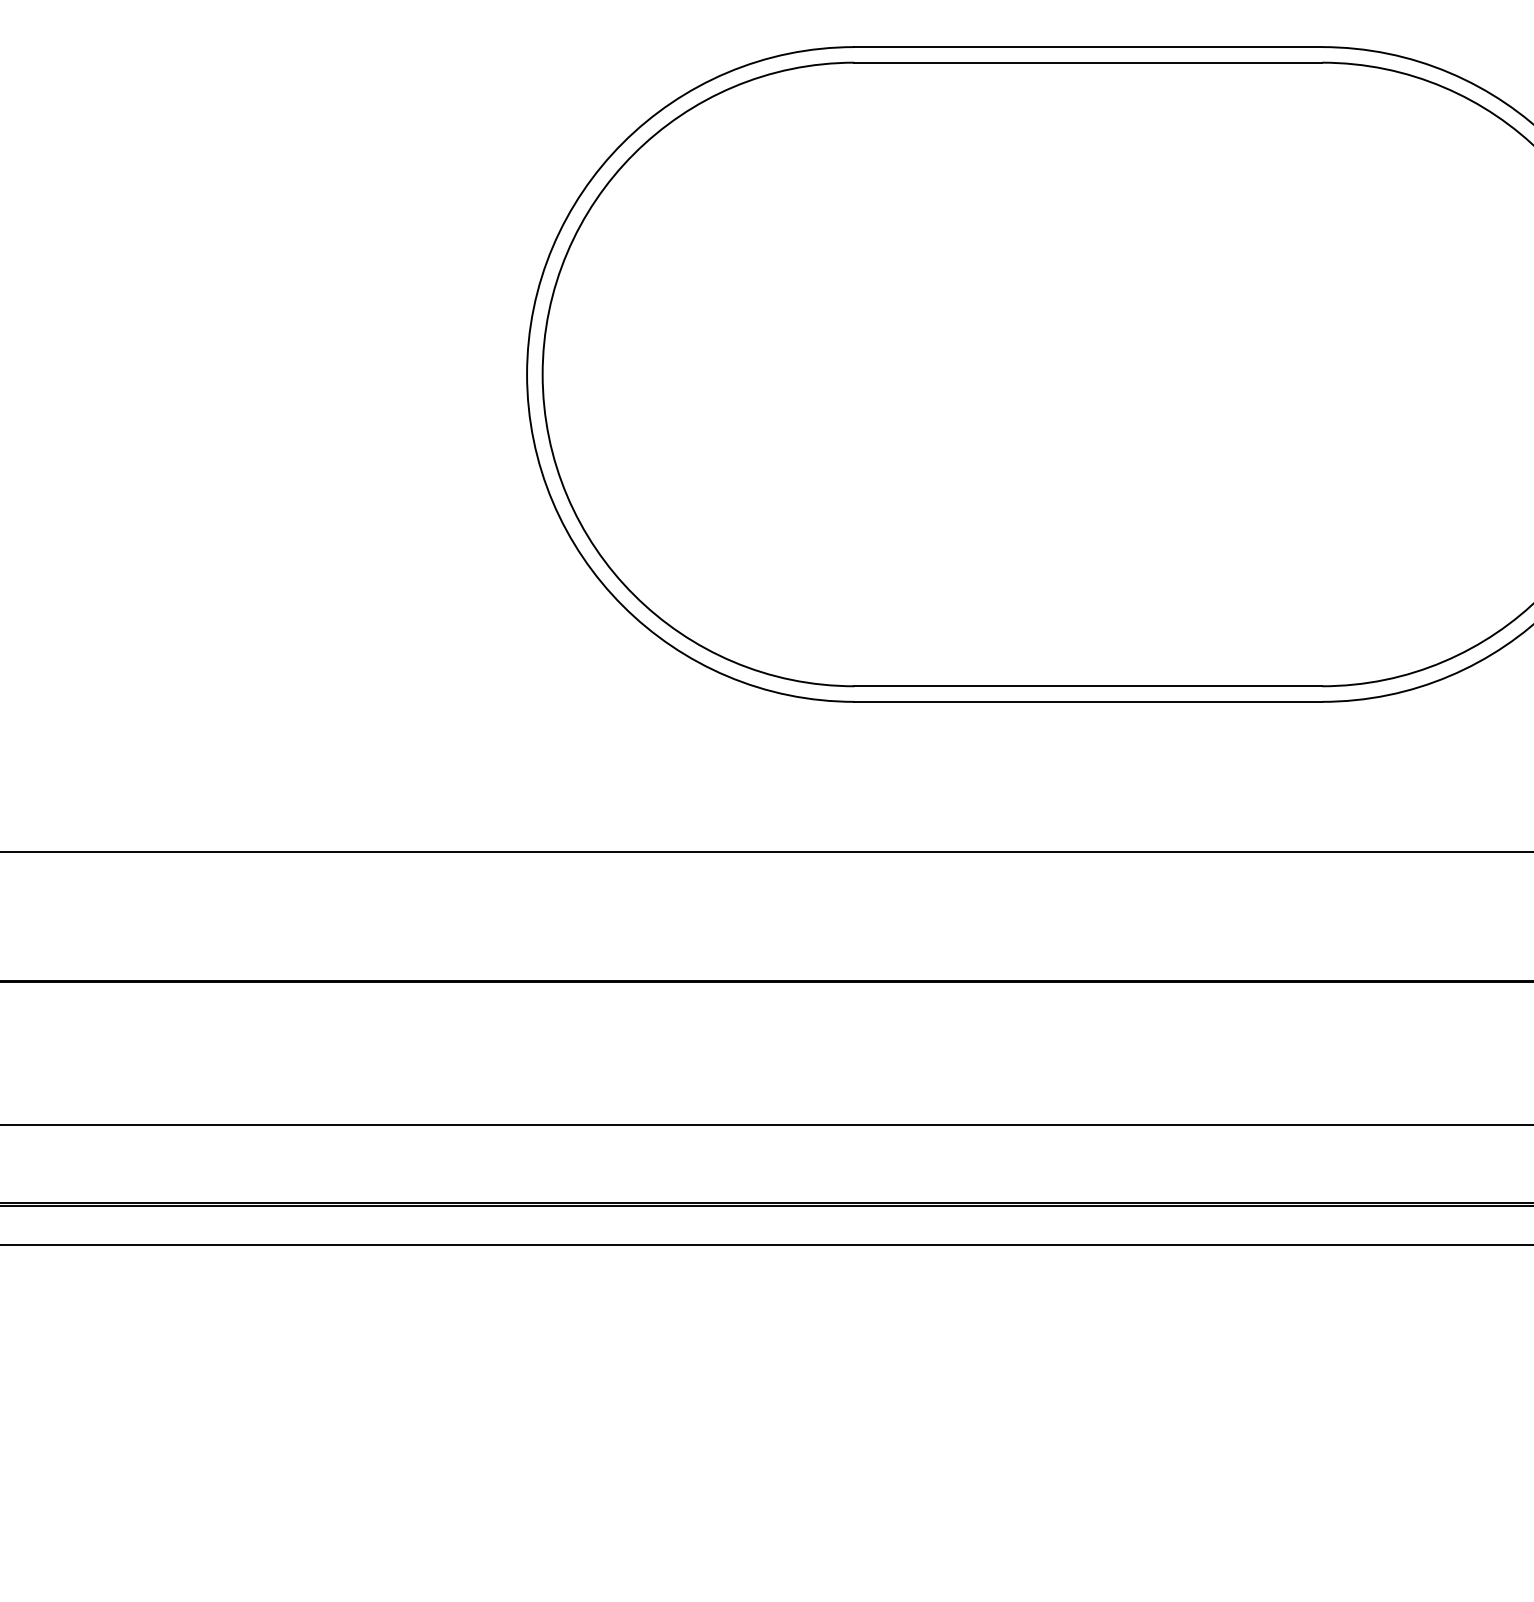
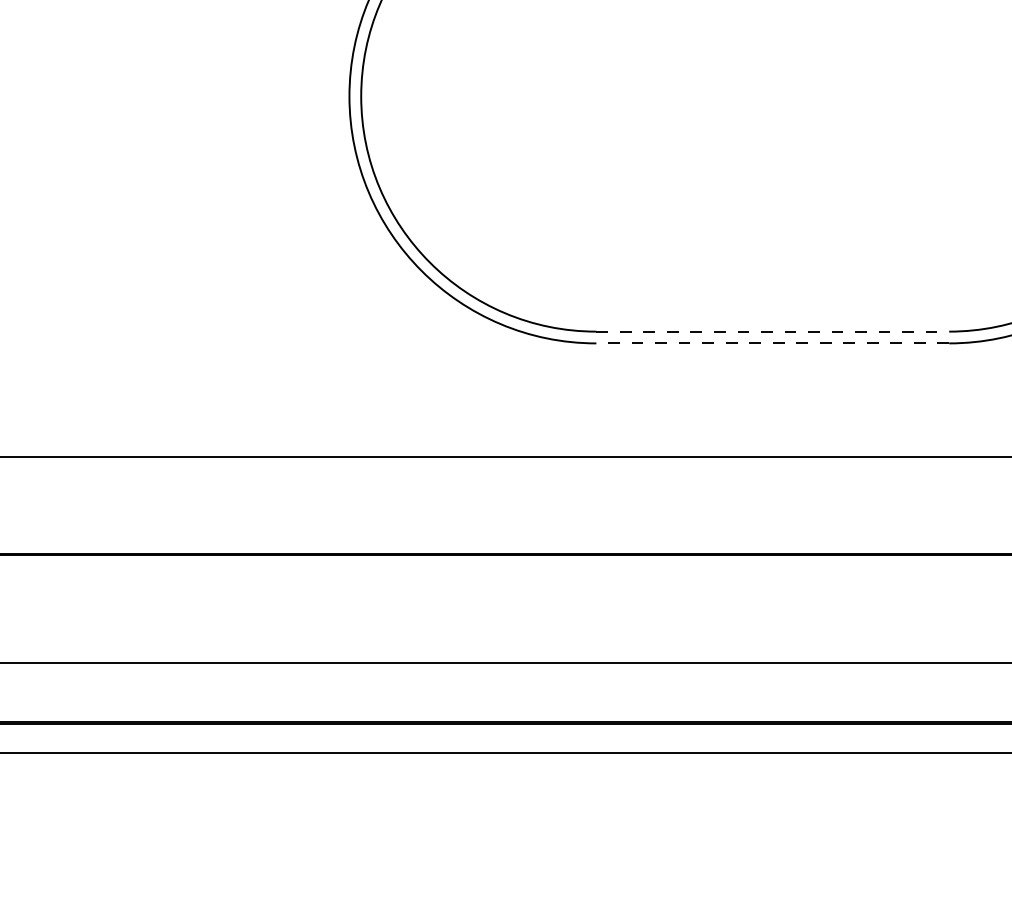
line: (1088, 686) -> (772, 331), solid -> dashed
line: (1088, 701) -> (772, 343), solid -> dashed

